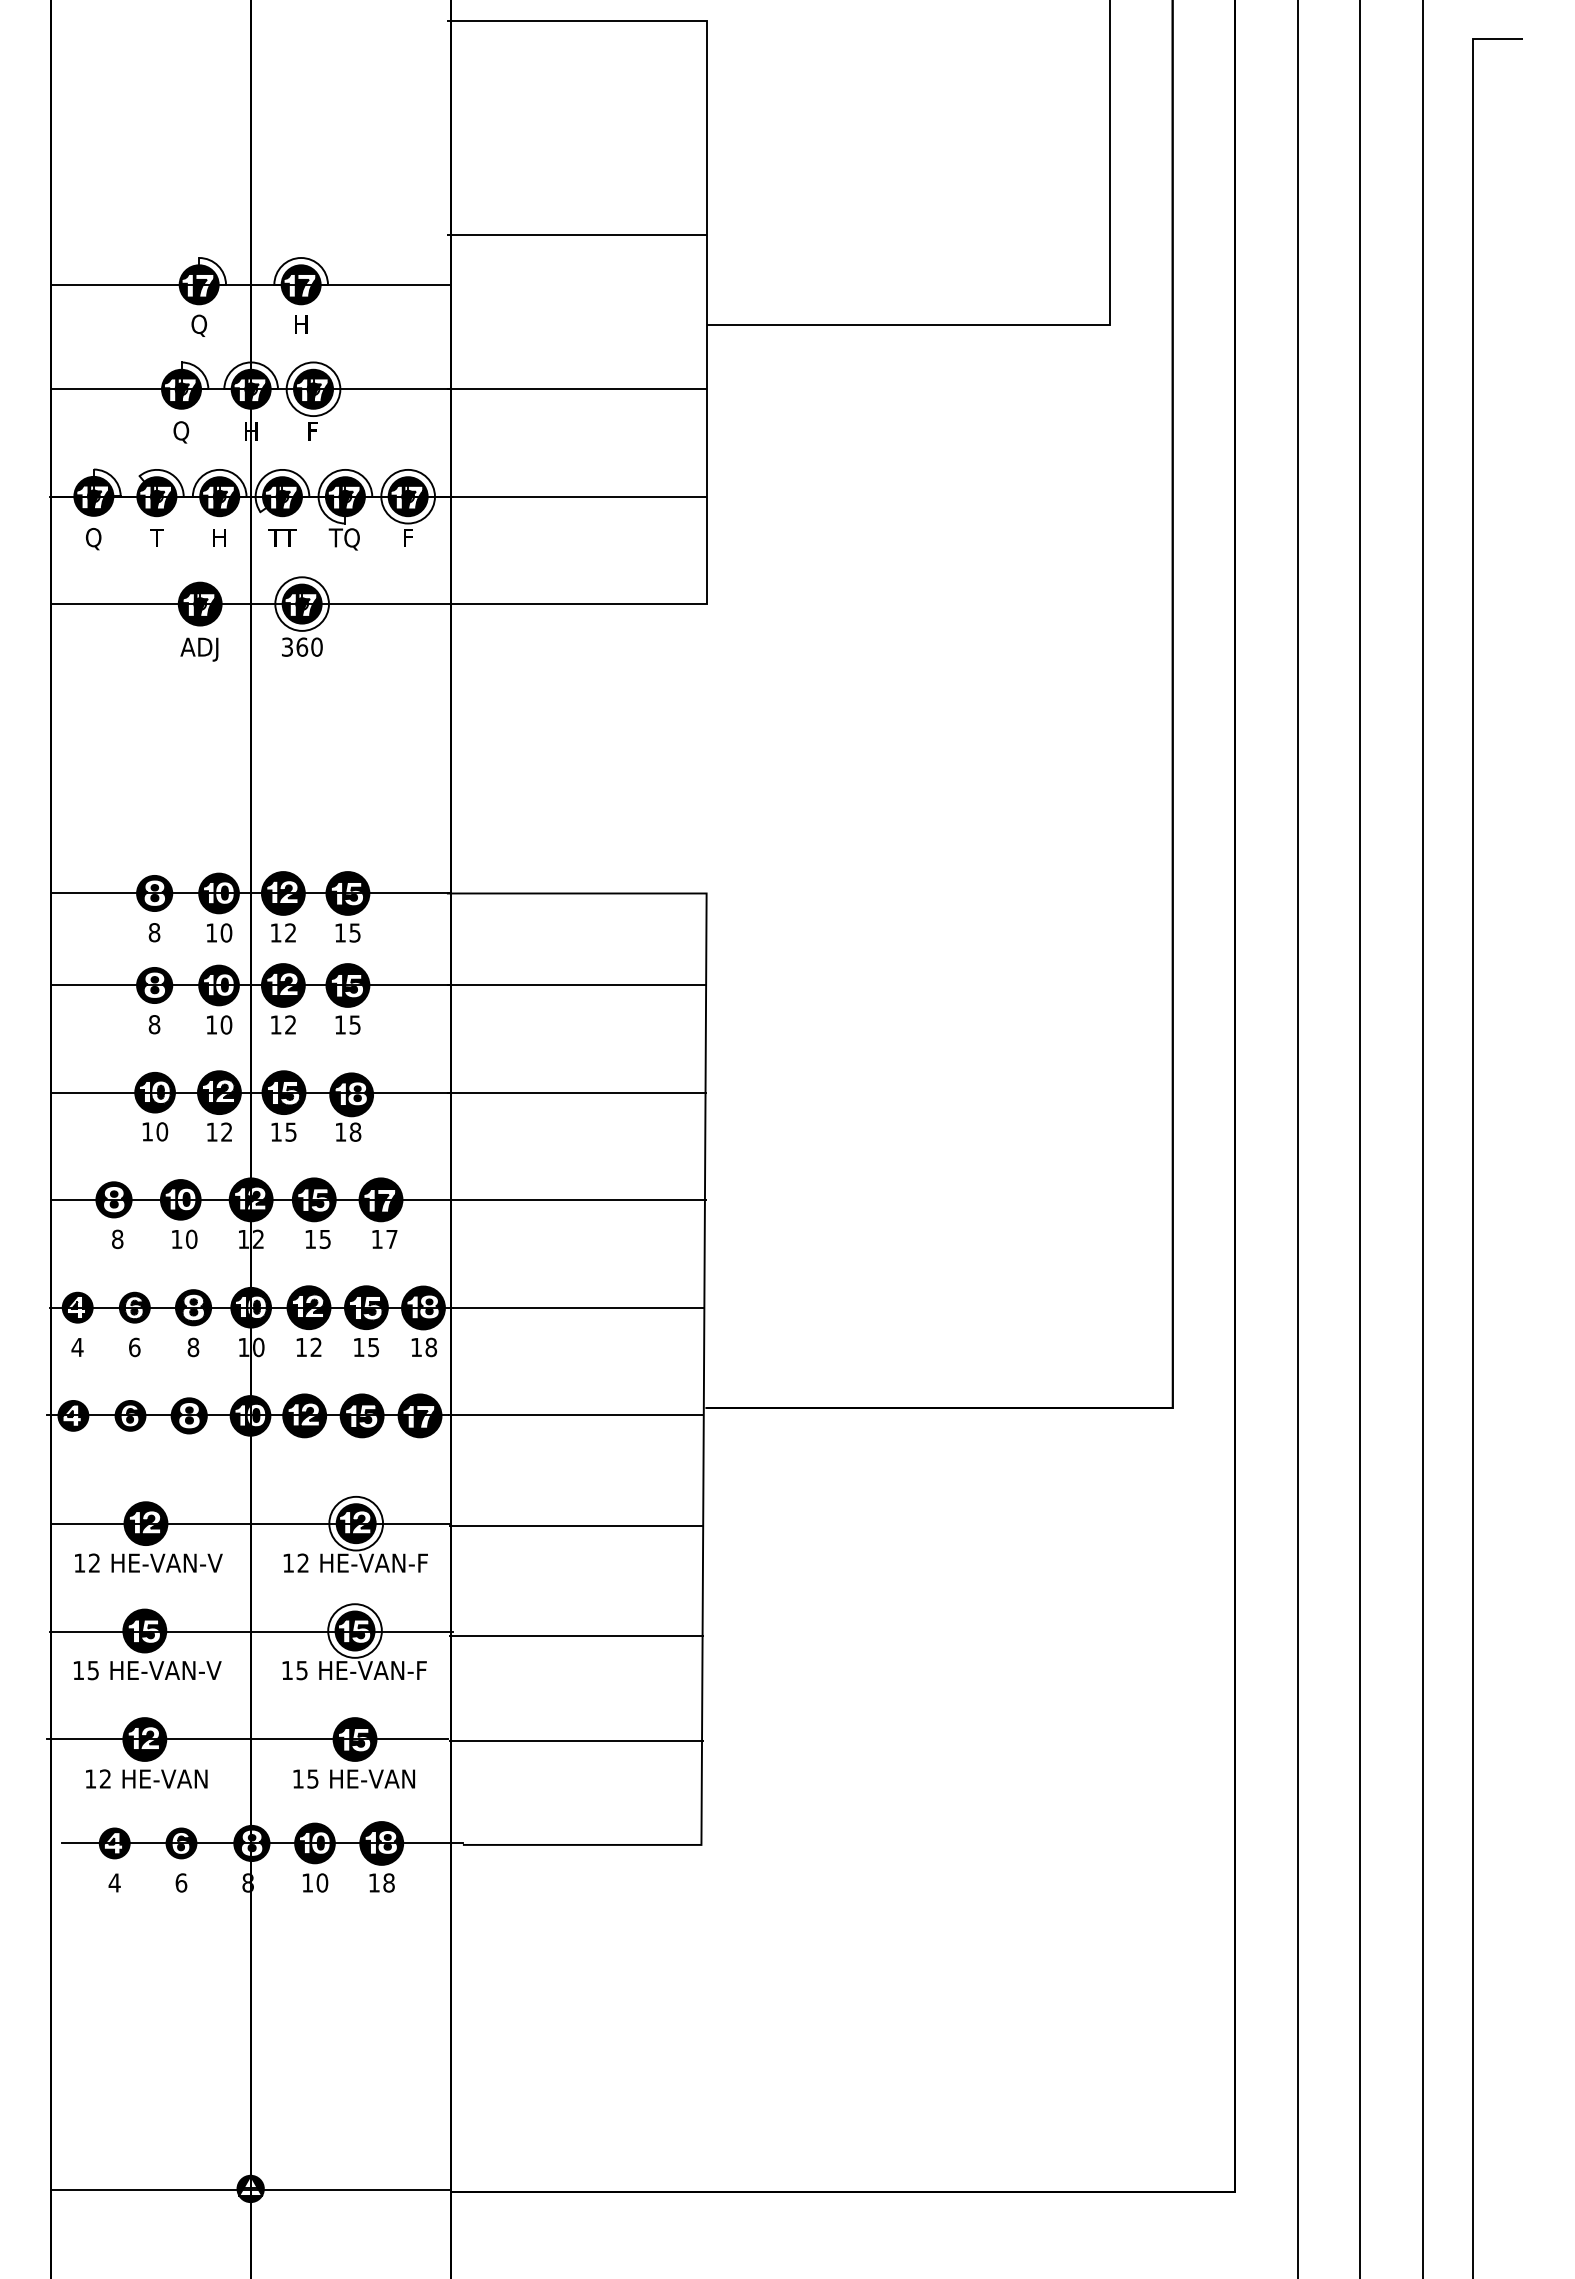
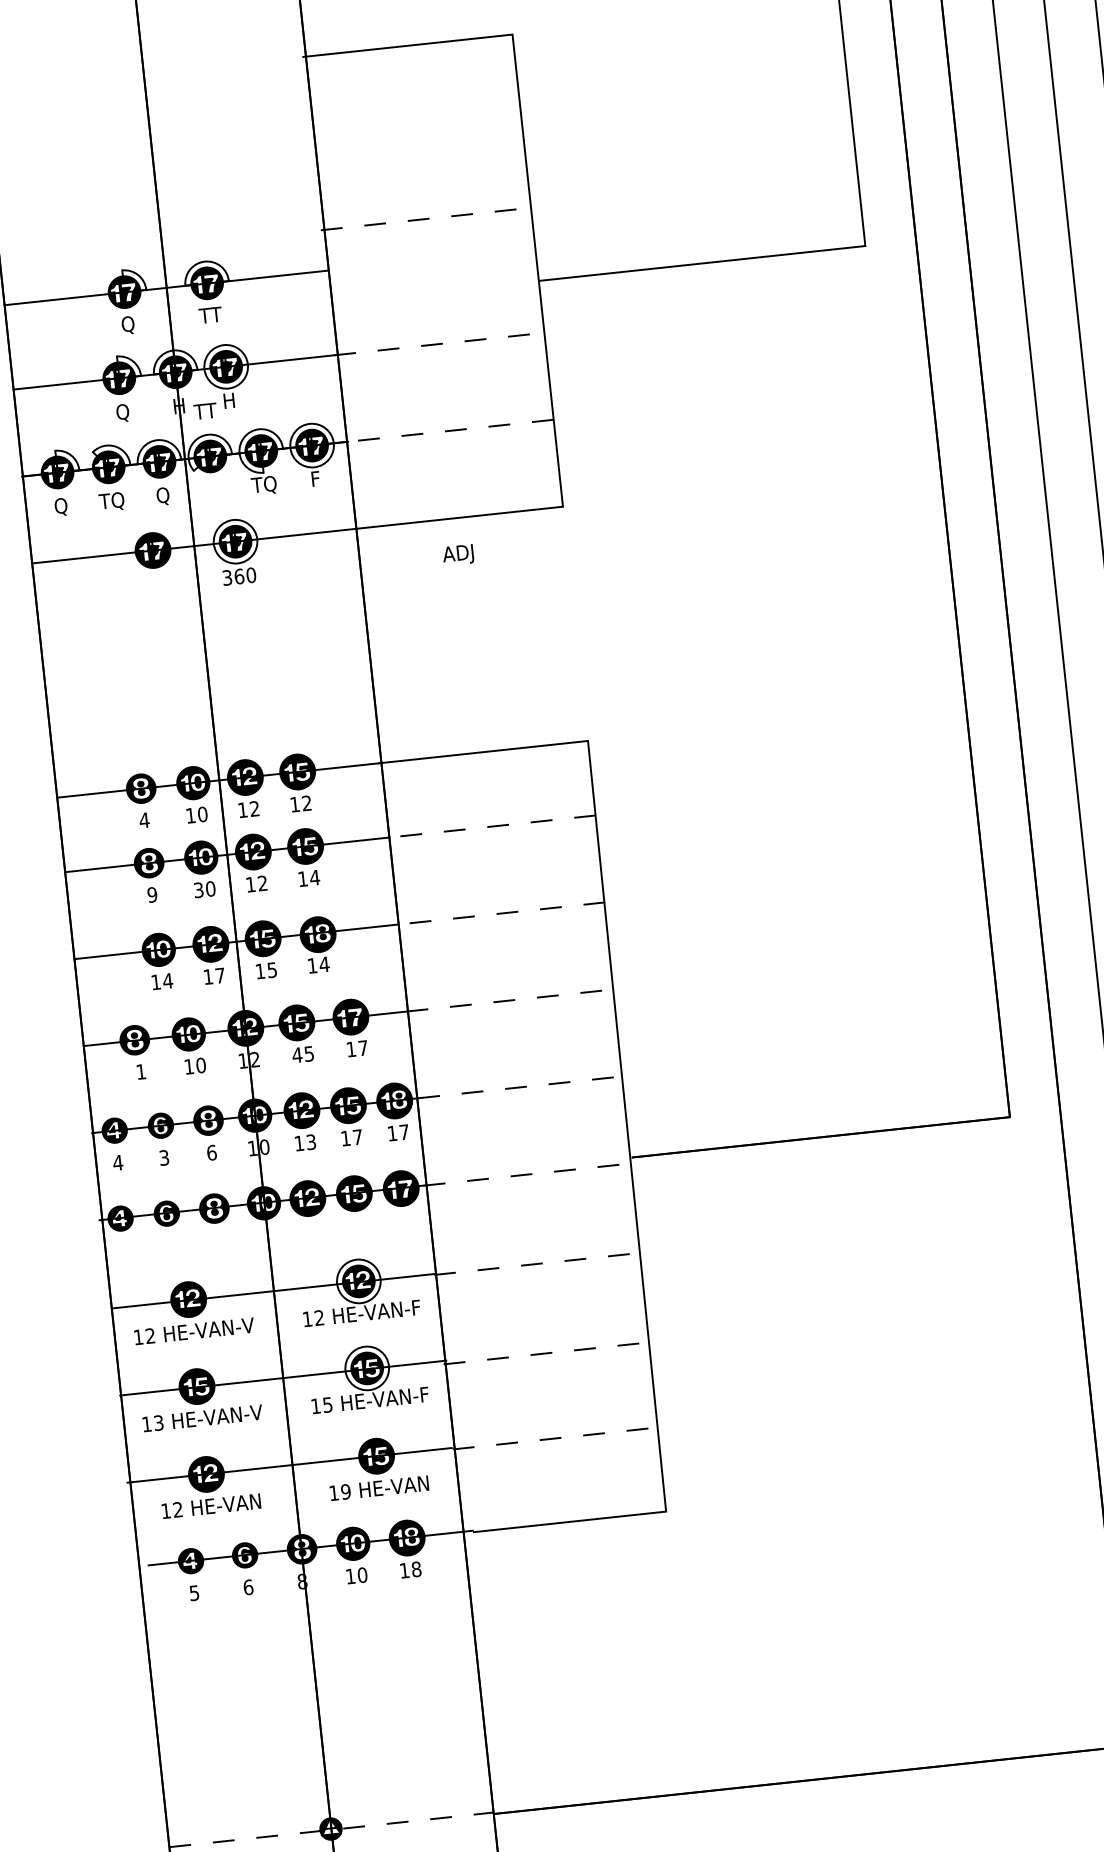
line: (576, 234) -> (425, 218), solid -> dashed
text: (301, 324) -> (210, 315), H -> TT
line: (576, 389) -> (439, 344), solid -> dashed
text: (312, 431) -> (229, 401), F -> H
line: (576, 496) -> (448, 430), solid -> dashed
text: (282, 537) -> (205, 410), moved
text: (155, 539) -> (111, 502), T -> TQ
text: (219, 539) -> (163, 496), H -> Q
text: (199, 649) -> (458, 555), moved
text: (154, 932) -> (144, 820), 8 -> 4
text: (354, 932) -> (306, 803), 15 -> 12
line: (576, 985) -> (490, 826), solid -> dashed
text: (154, 1024) -> (152, 894), 8 -> 9
text: (211, 1024) -> (198, 889), 10 -> 30
text: (355, 1024) -> (315, 877), 15 -> 14
line: (576, 1092) -> (499, 913), solid -> dashed
text: (162, 1131) -> (168, 980), 10 -> 14
text: (226, 1131) -> (219, 975), 12 -> 17
text: (355, 1131) -> (324, 964), 18 -> 14
line: (578, 1200) -> (510, 1000), solid -> dashed
text: (117, 1239) -> (141, 1072), 8 -> 1
text: (310, 1239) -> (297, 1055), 15 -> 45
line: (579, 1307) -> (520, 1087), solid -> dashed
text: (193, 1346) -> (211, 1152), 8 -> 6
text: (134, 1347) -> (164, 1157), 6 -> 3
text: (315, 1347) -> (310, 1142), 12 -> 13
text: (373, 1347) -> (357, 1137), 15 -> 17
text: (431, 1347) -> (404, 1132), 18 -> 17
line: (576, 1415) -> (527, 1174), solid -> dashed
line: (576, 1525) -> (537, 1263), solid -> dashed
line: (576, 1636) -> (546, 1353), solid -> dashed
text: (93, 1669) -> (158, 1422), 15 -> 13
line: (576, 1741) -> (556, 1438), solid -> dashed
text: (312, 1778) -> (345, 1491), 15 -> 19
text: (114, 1882) -> (194, 1592), 4 -> 5
line: (251, 2189) -> (331, 1829), solid -> dashed

